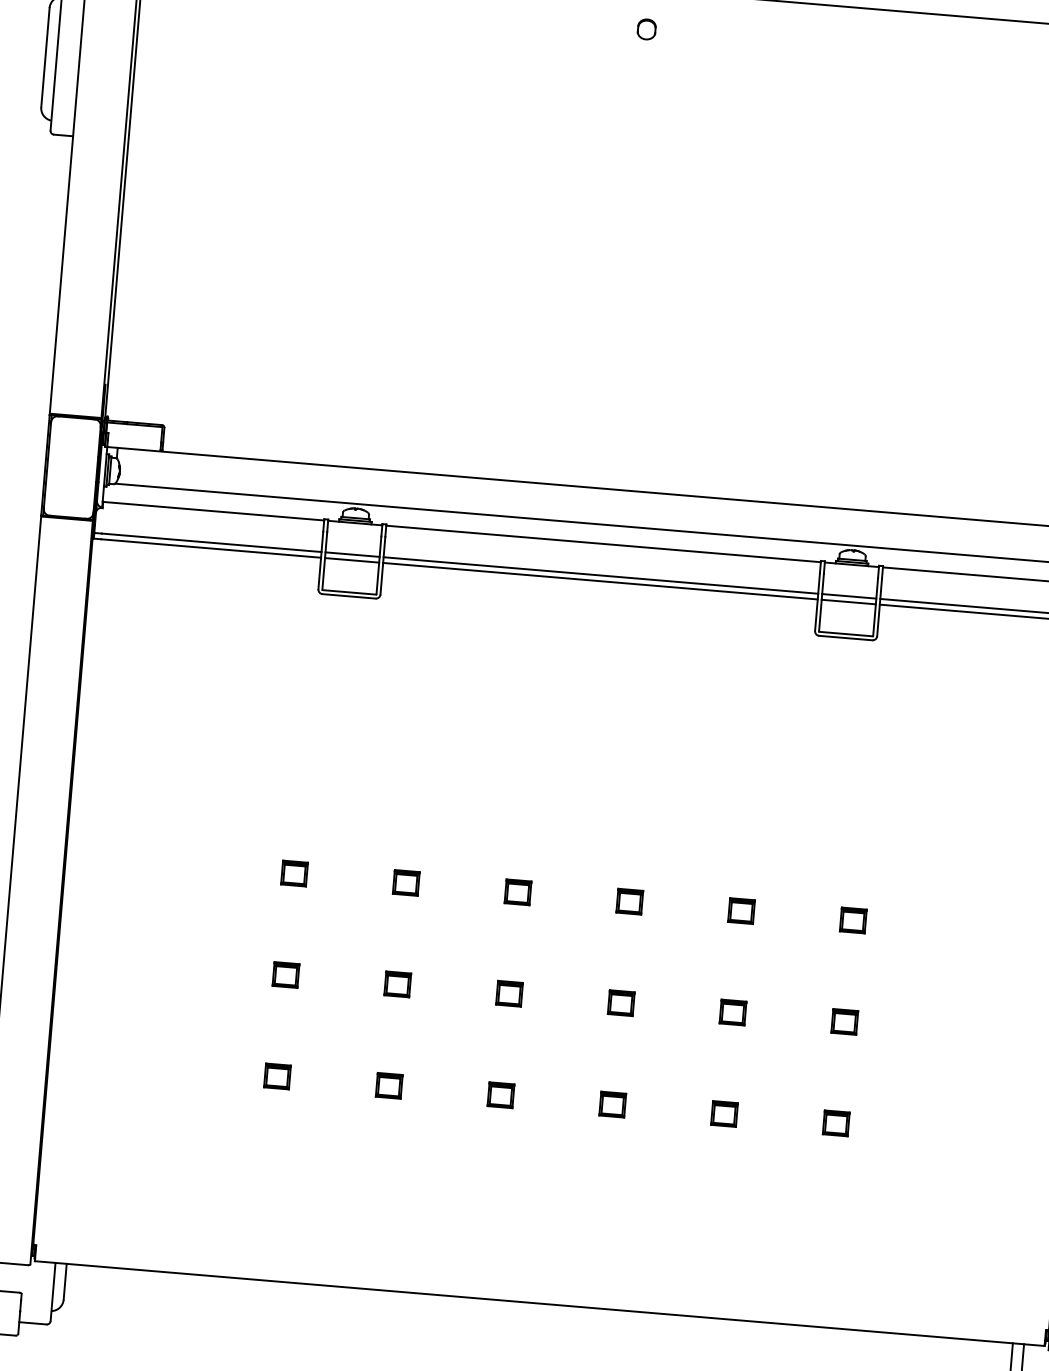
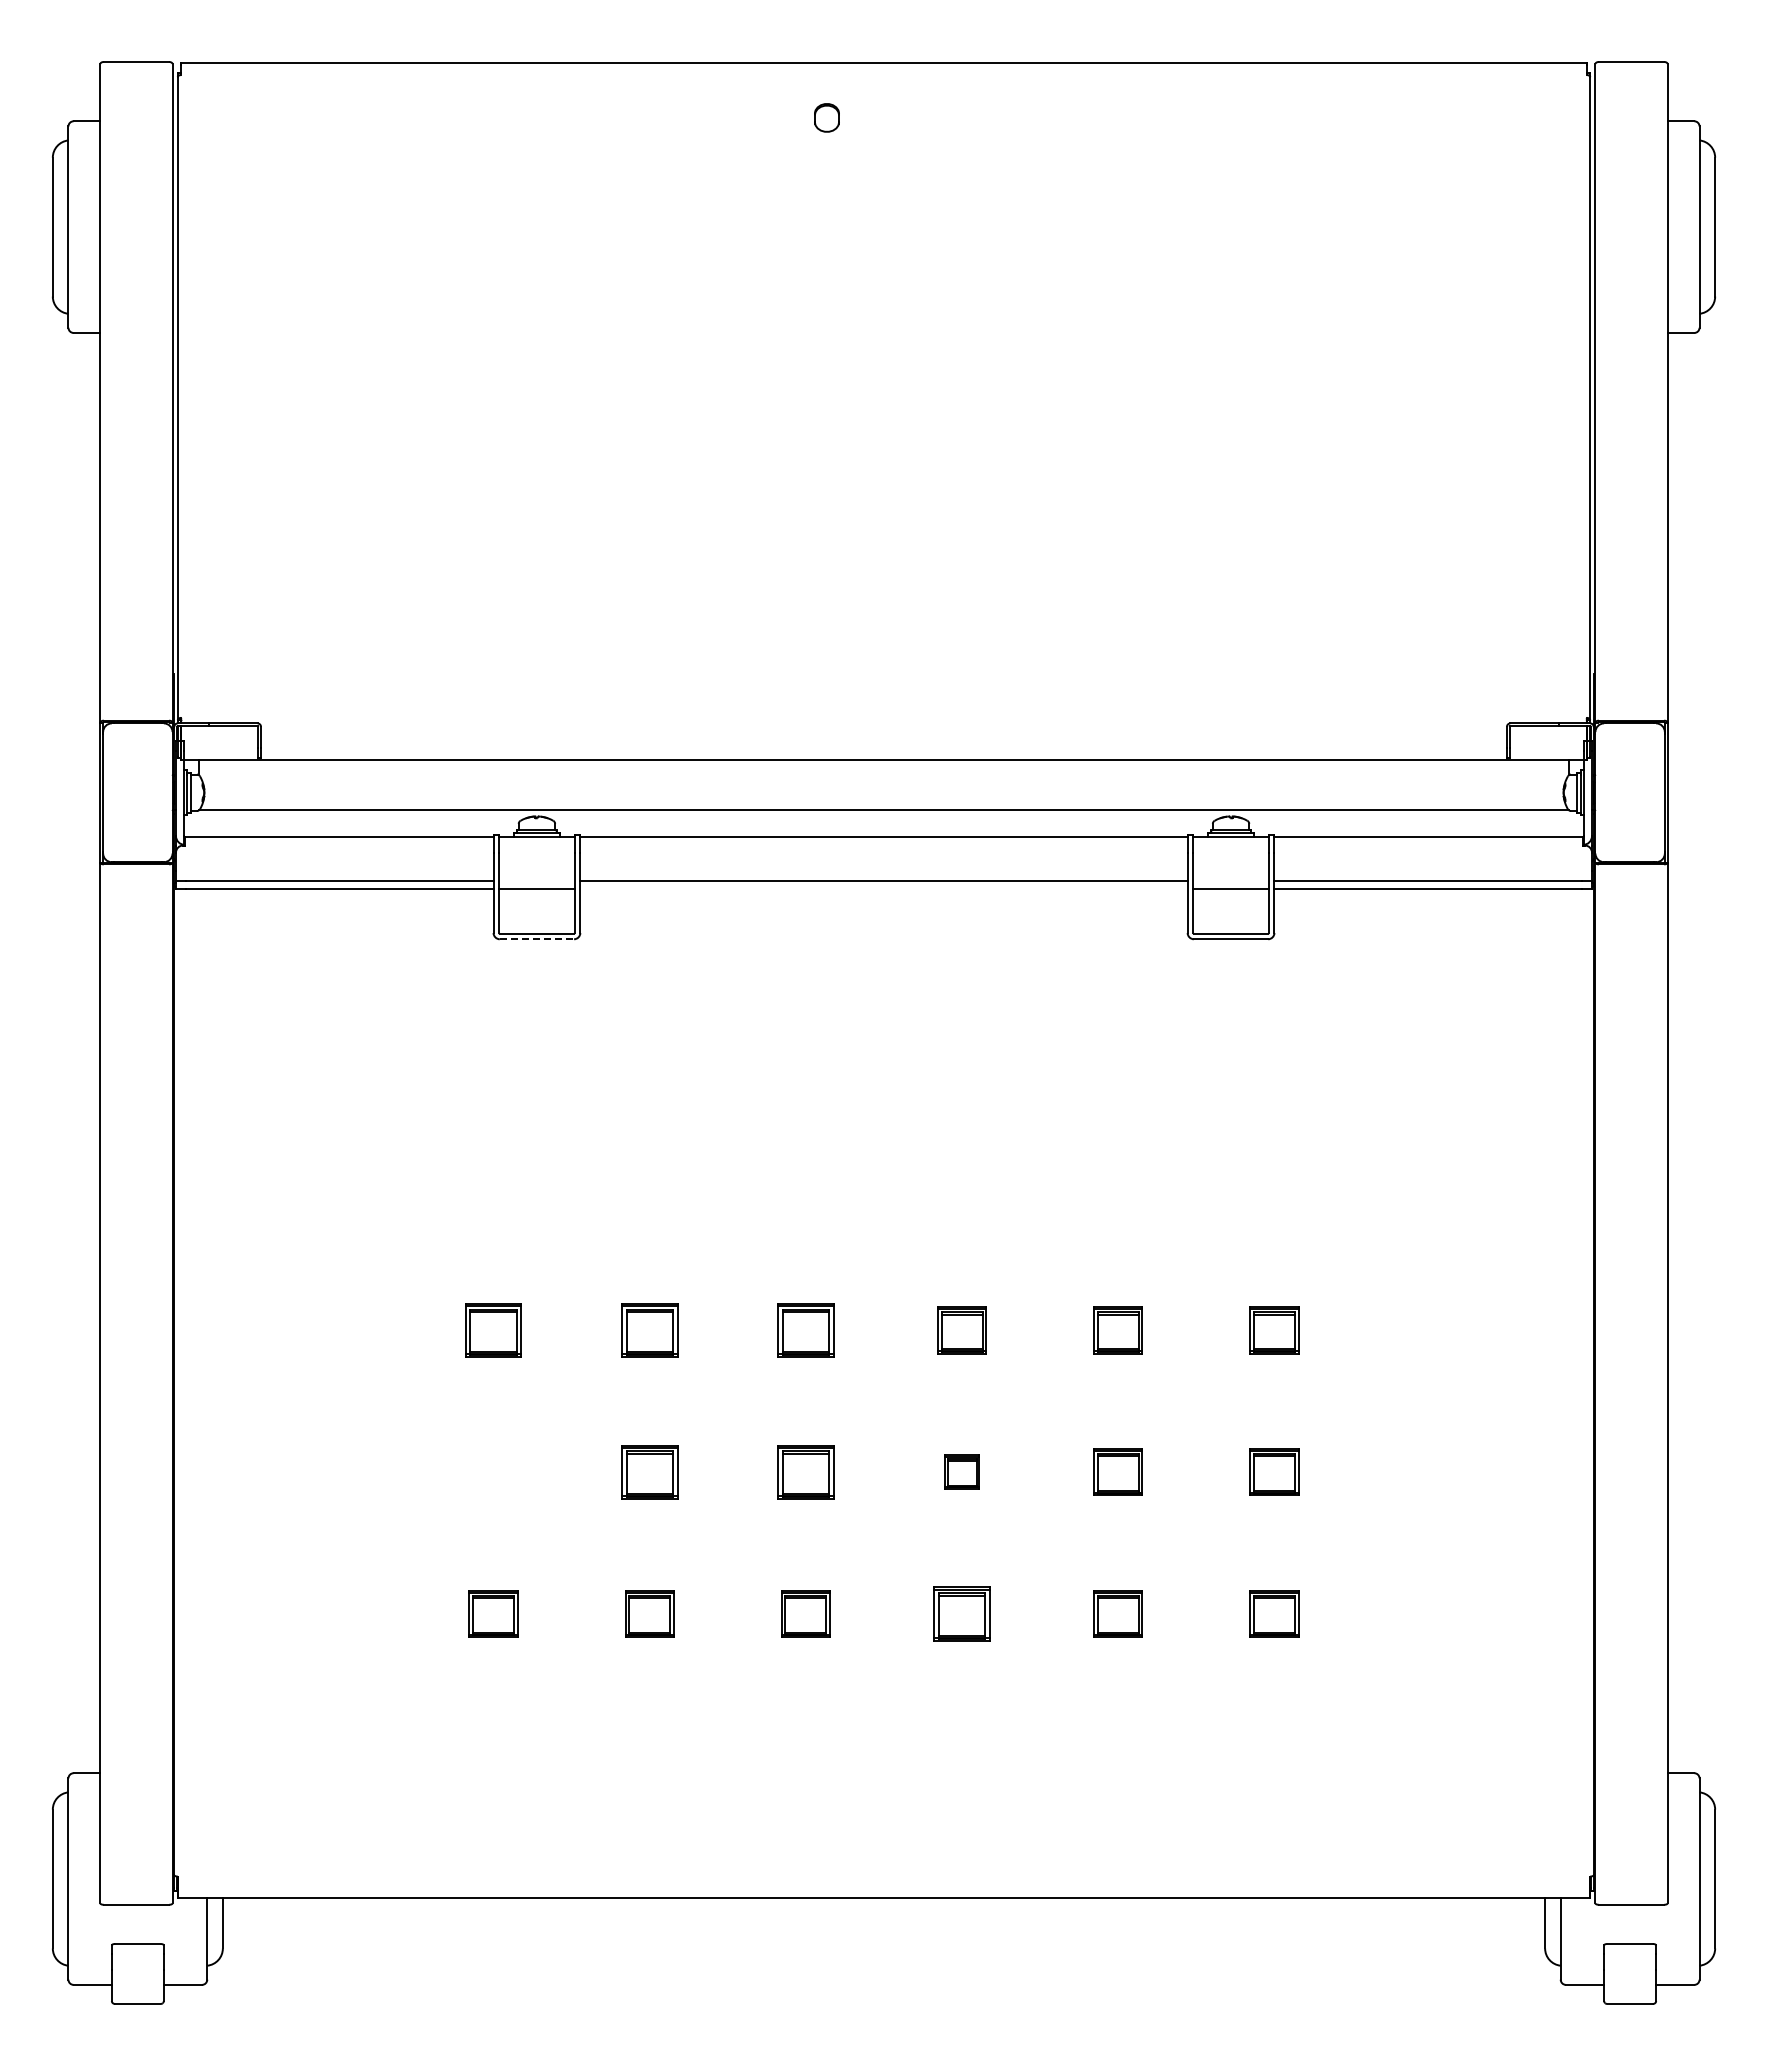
part: (646, 29) -> (826, 117), moved
line: (352, 554) -> (536, 880), removed
line: (600, 580) -> (883, 888), removed
line: (848, 595) -> (1230, 880), removed
line: (349, 596) -> (537, 939), solid -> dashed
part: (294, 873) -> (493, 1330), size x1.6
part: (406, 883) -> (649, 1330), size x1.6
part: (517, 892) -> (805, 1330), size x1.6
part: (629, 901) -> (961, 1330), size x1.4
part: (741, 911) -> (1118, 1330), size x1.4
part: (853, 920) -> (1274, 1330), size x1.4
part: (286, 974) -> (493, 1471), removed
part: (397, 983) -> (649, 1471), size x1.6
part: (509, 993) -> (805, 1471), size x1.6
part: (733, 1012) -> (1118, 1471), size x1.4
part: (844, 1021) -> (1274, 1471), size x1.4
part: (277, 1076) -> (493, 1613), size x1.4
part: (389, 1085) -> (649, 1613), size x1.4
part: (500, 1094) -> (805, 1613), size x1.4
part: (612, 1104) -> (961, 1613), size x1.6
part: (724, 1113) -> (1118, 1613), size x1.4
part: (836, 1123) -> (1274, 1613), size x1.4

